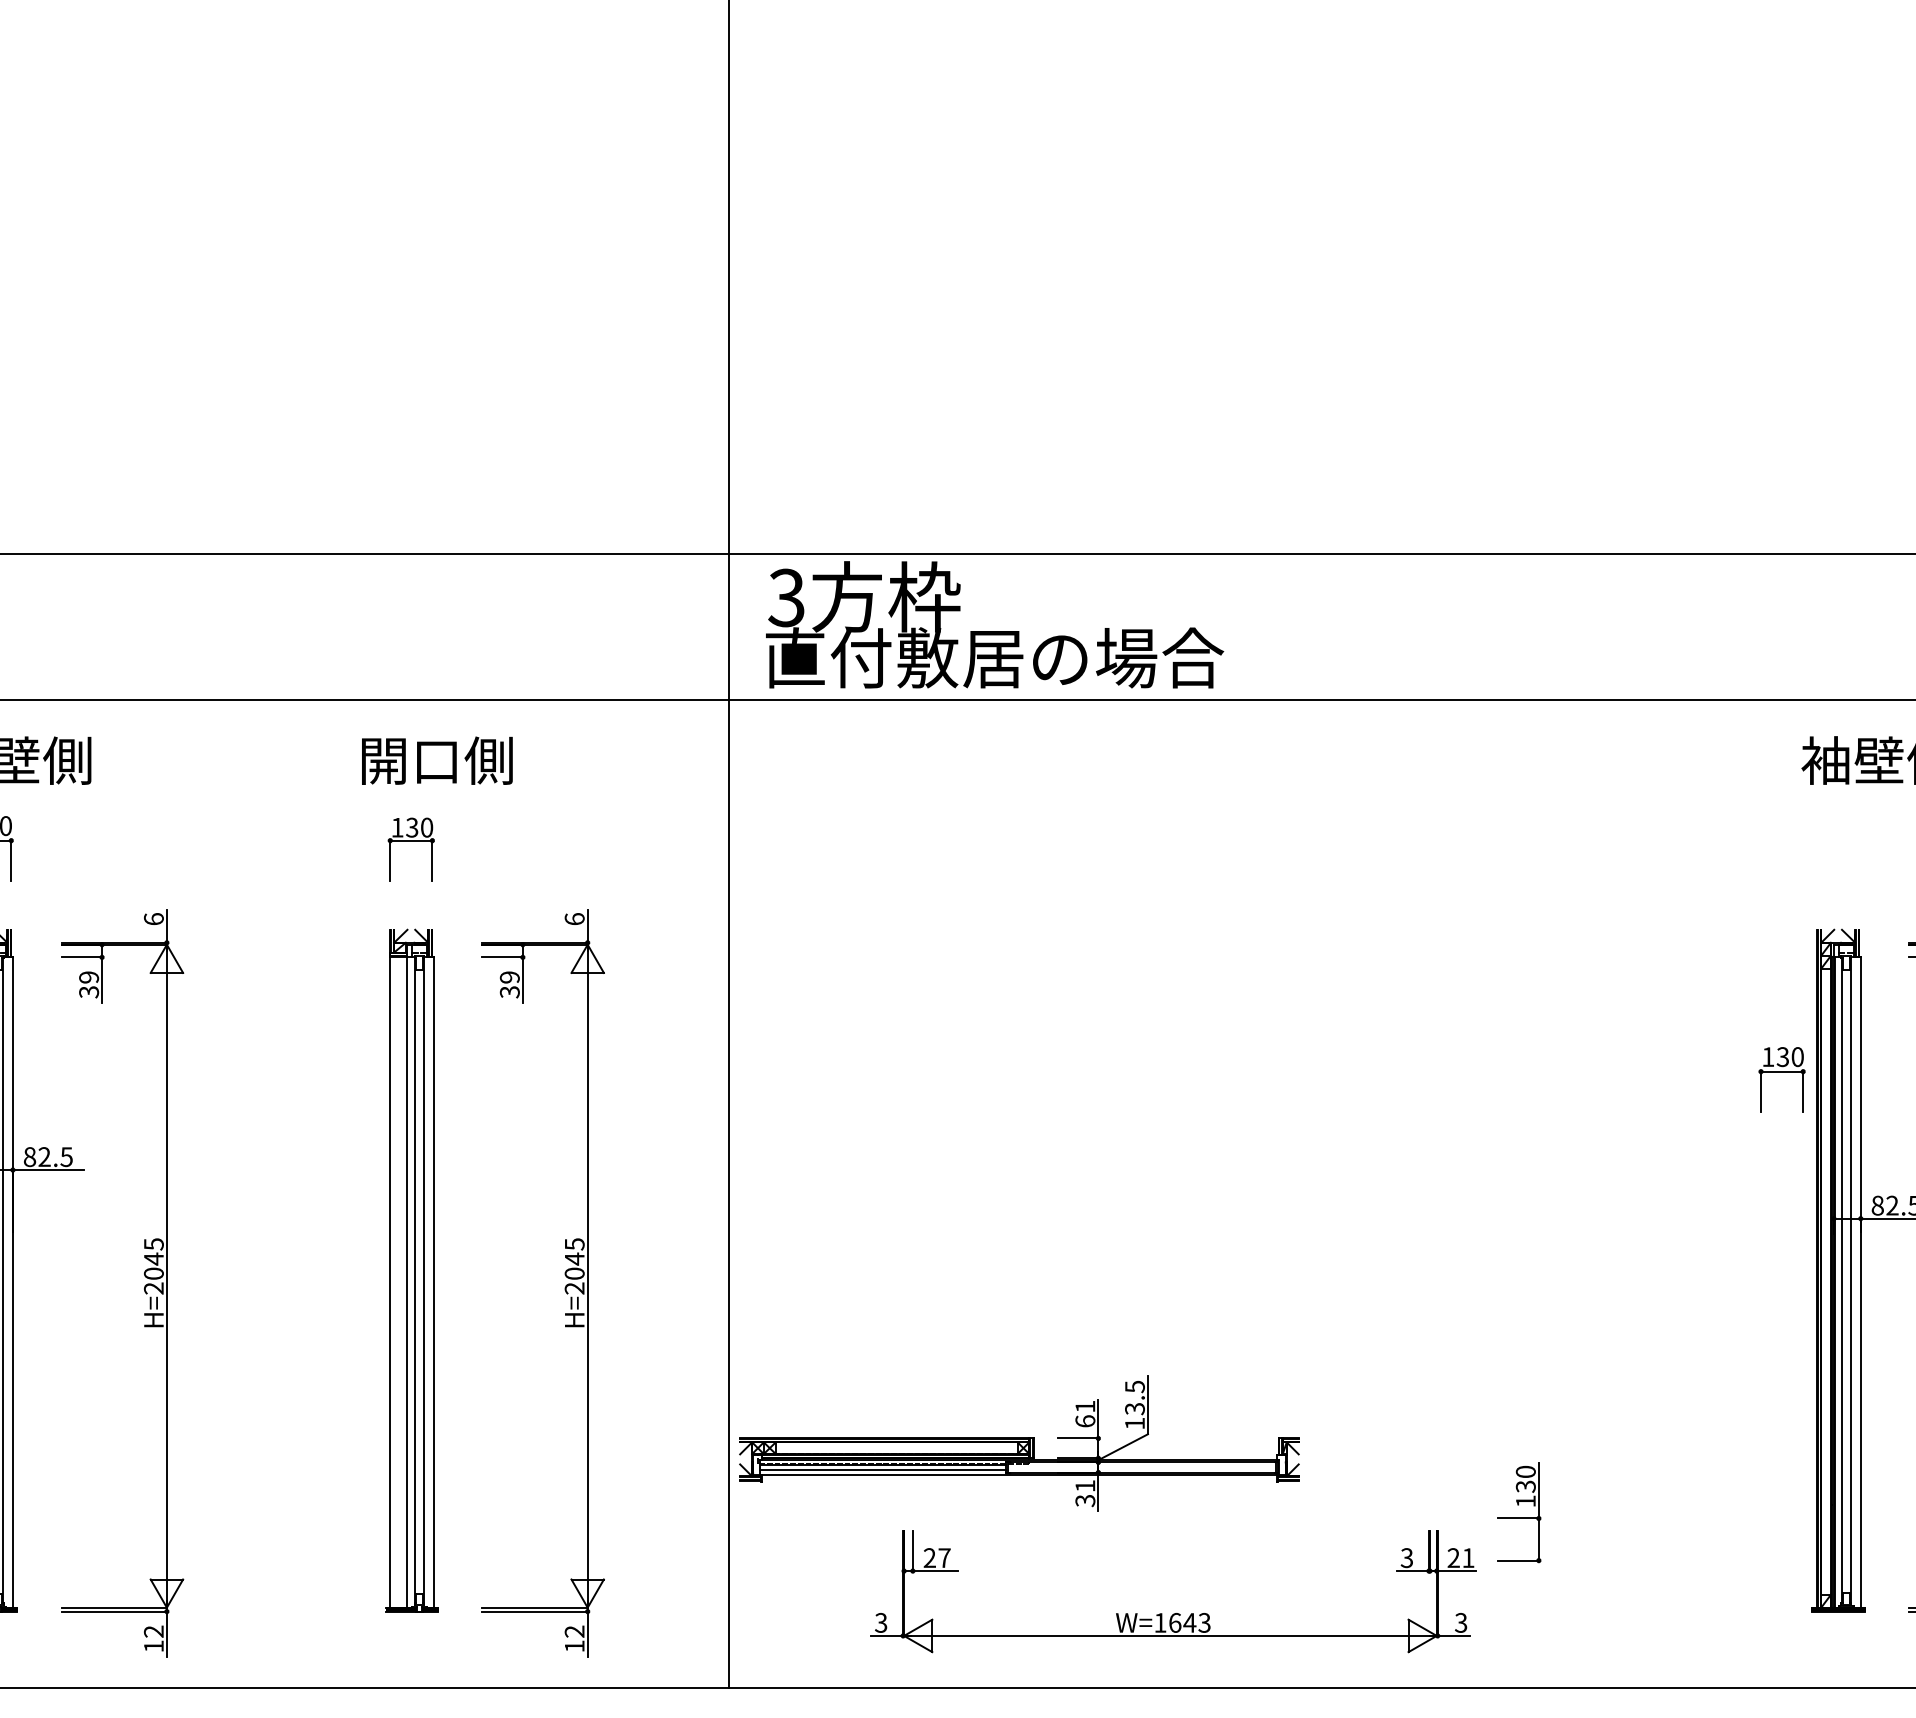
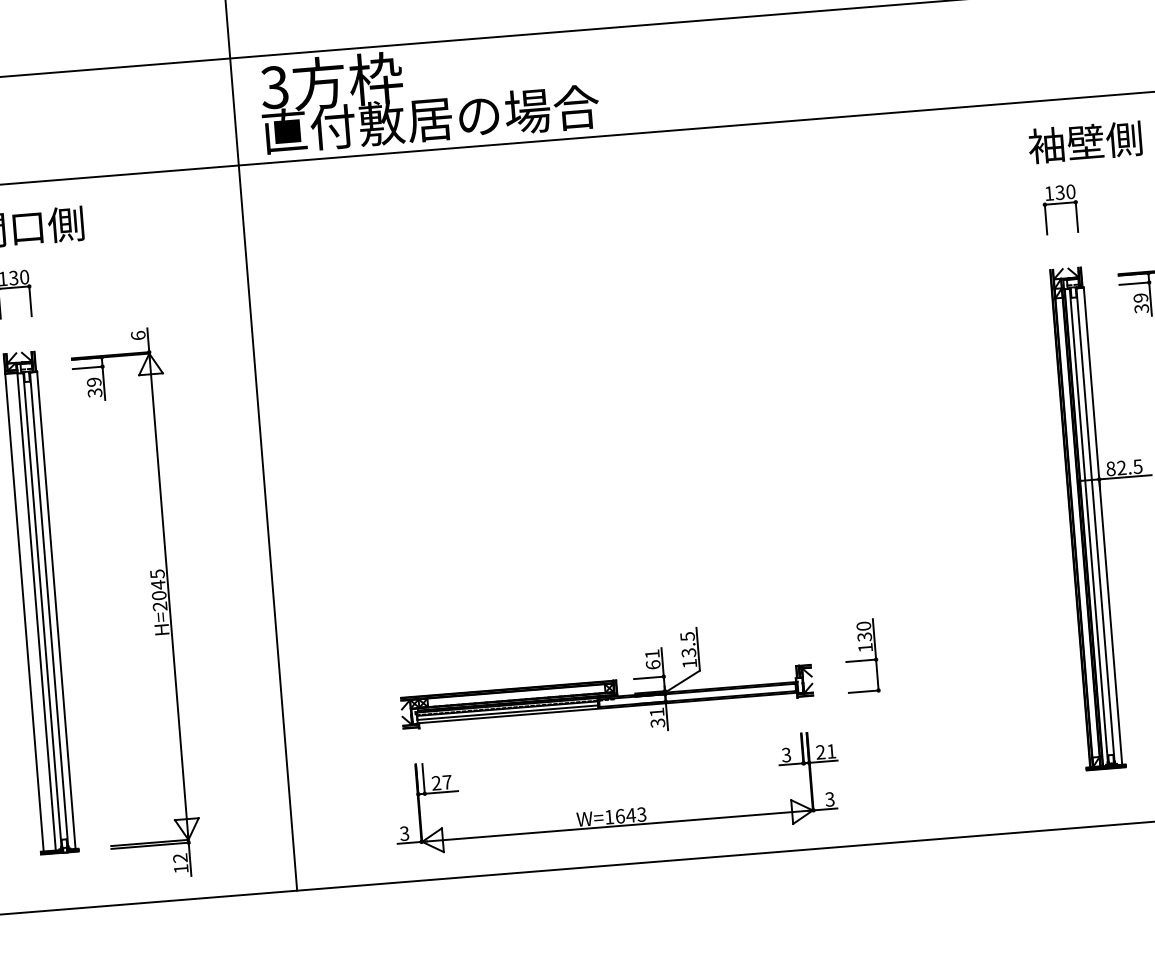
part: (1781, 1072) -> (1059, 204), moved
part: (1019, 1443) -> (606, 685), moved
part: (1519, 1512) -> (861, 656), moved

